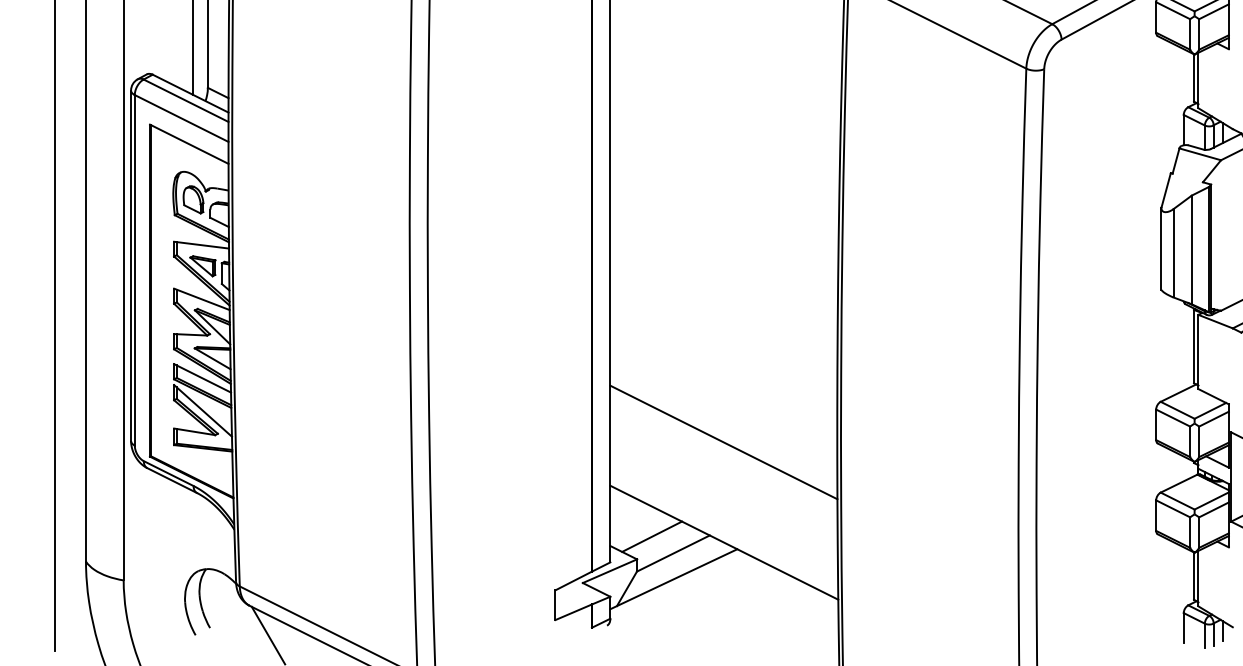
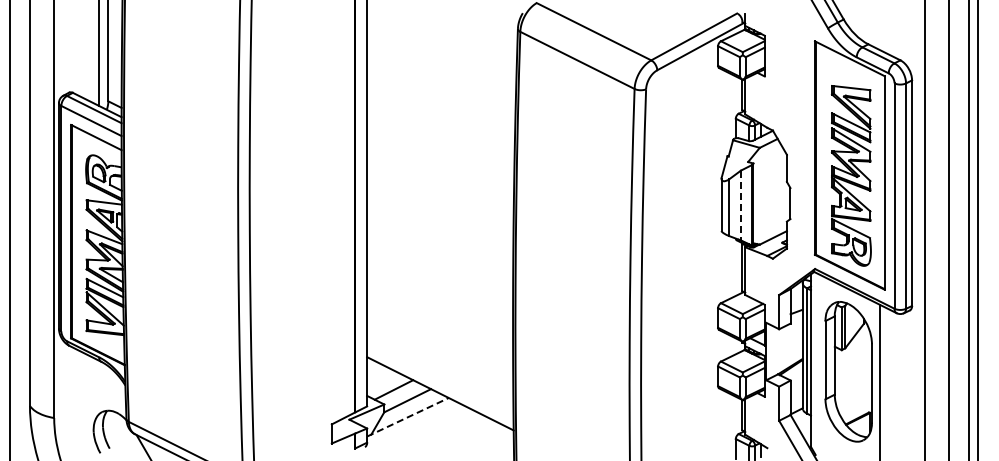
line: (1191, 249) -> (740, 205), solid -> dashed
line: (724, 441) -> (440, 328), removed
line: (674, 579) -> (408, 417), solid -> dashed

